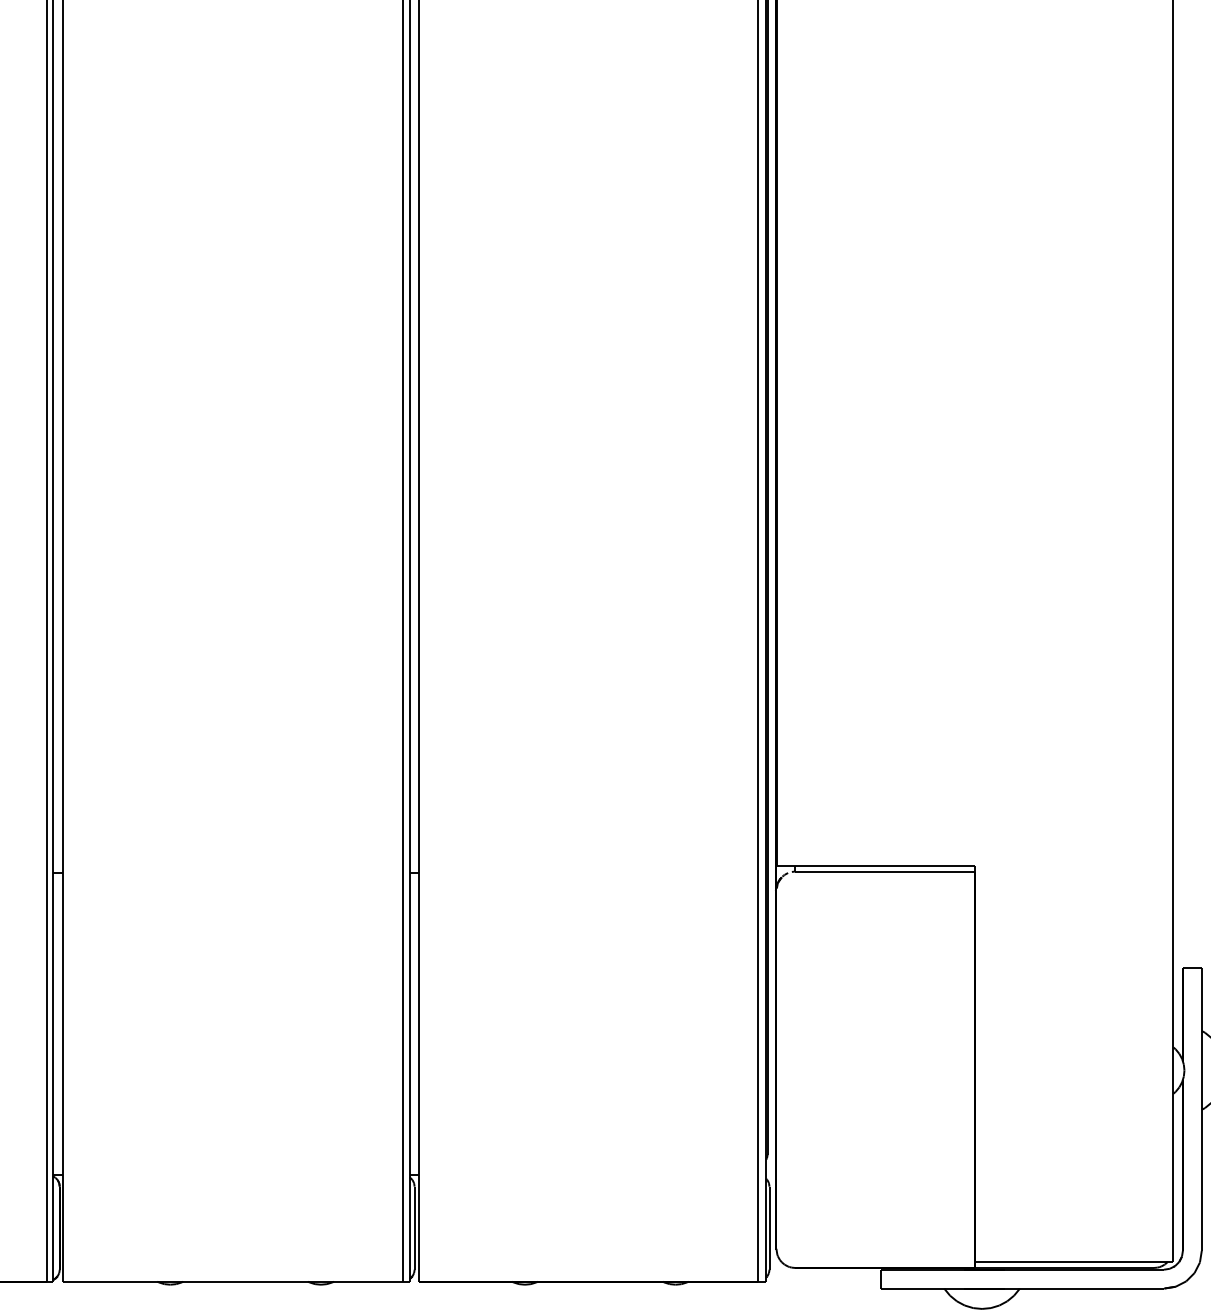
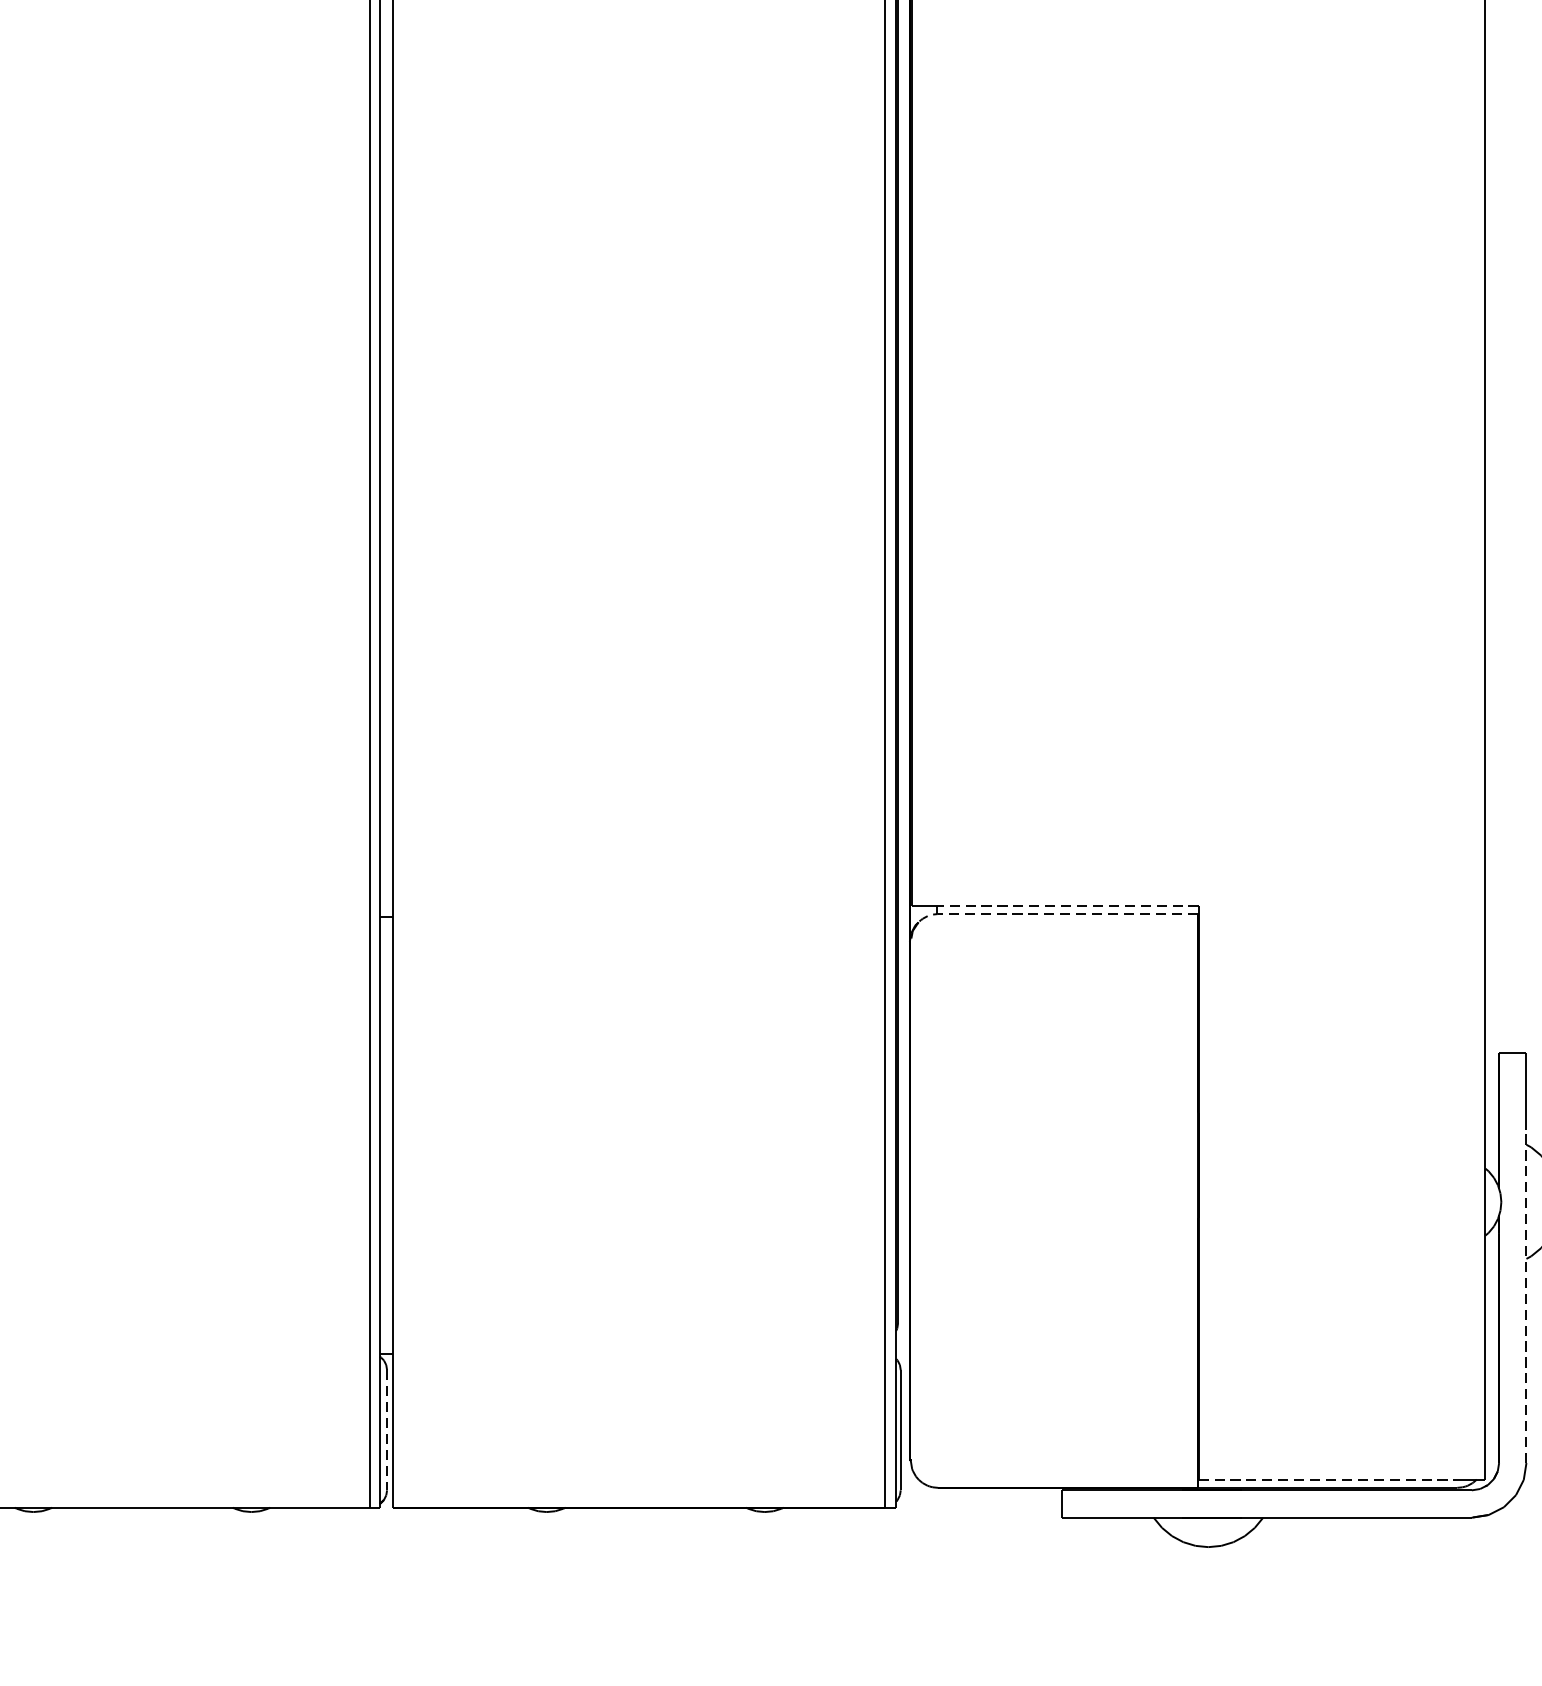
line: (885, 865) -> (1068, 905), solid -> dashed
line: (885, 871) -> (1068, 913), solid -> dashed
line: (1201, 1135) -> (1526, 1296), solid -> dashed
line: (414, 1228) -> (386, 1430), solid -> dashed
line: (1064, 1262) -> (1327, 1479), solid -> dashed

